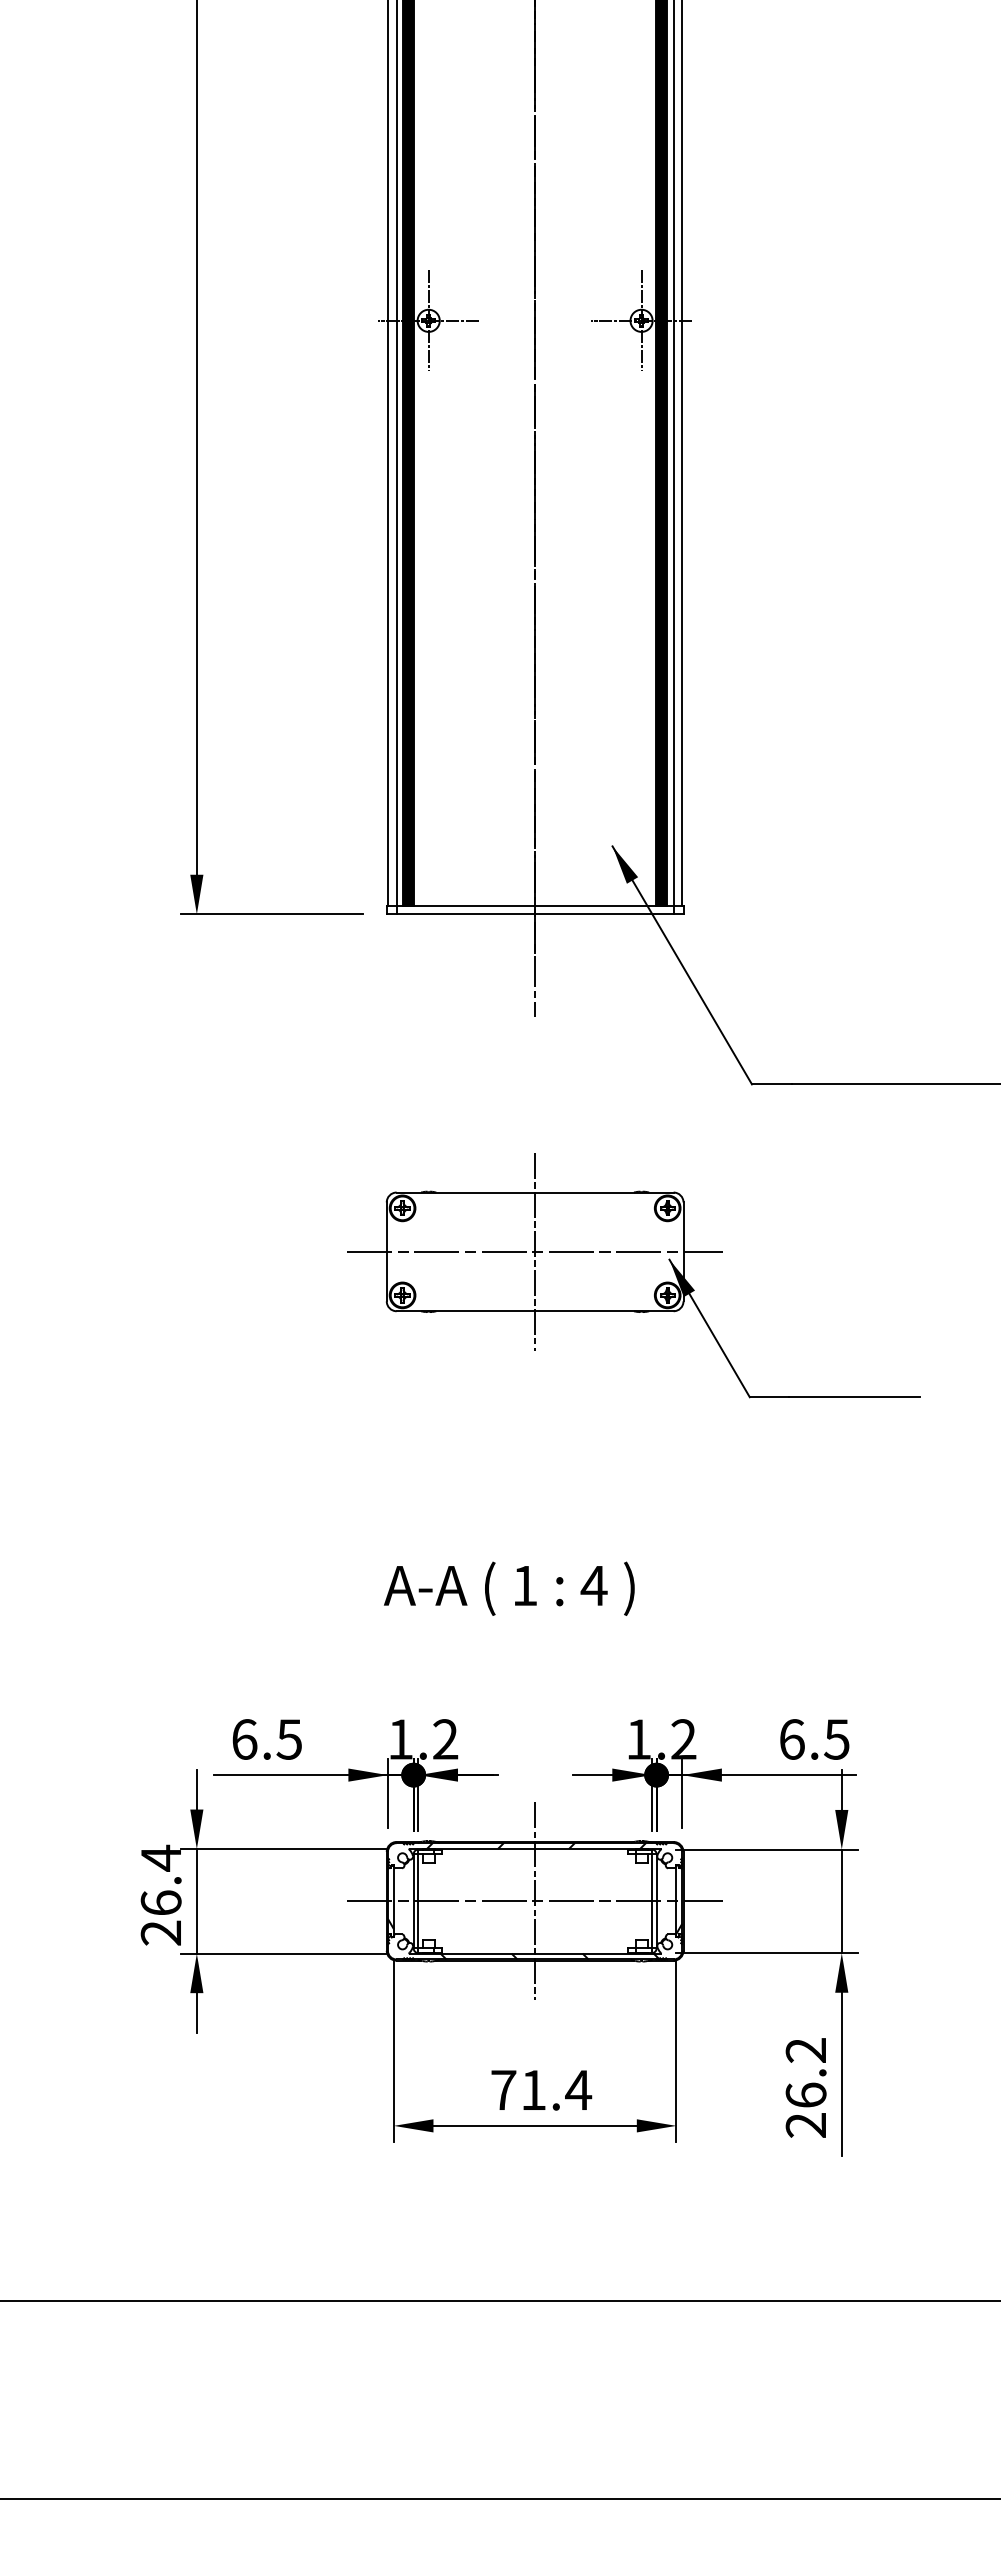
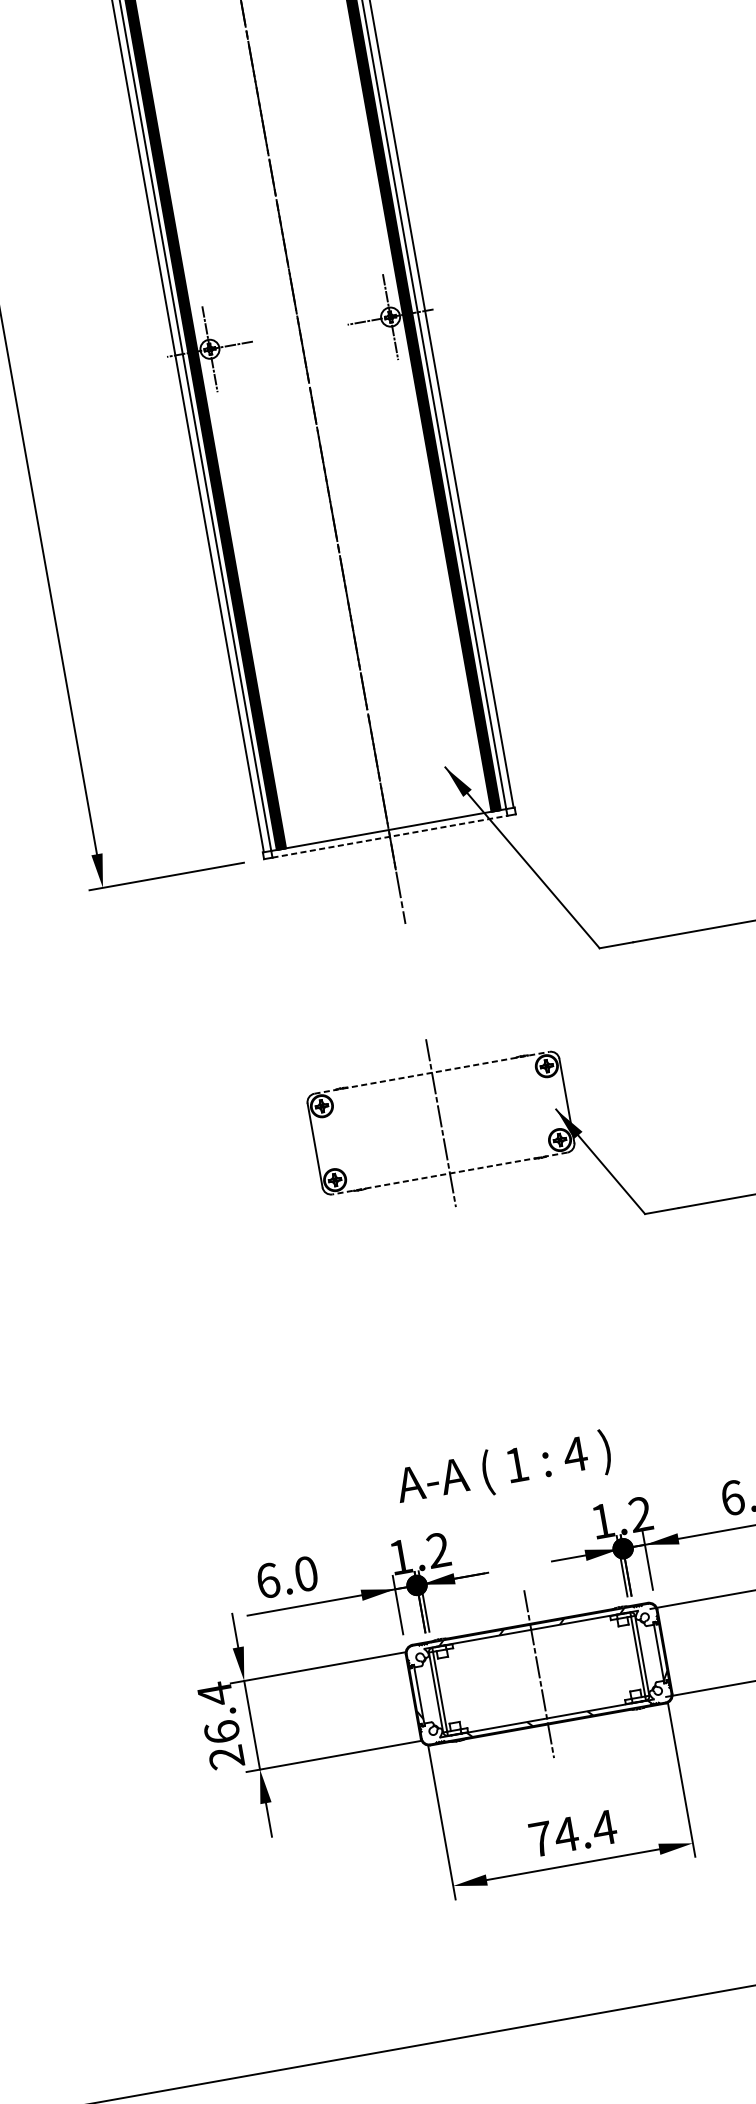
line: (535, 914) -> (390, 836), solid -> dashed
line: (535, 1192) -> (432, 1072), solid -> dashed
line: (535, 1251) -> (441, 1122), removed
line: (534, 1311) -> (449, 1173), solid -> dashed
text: (509, 1588) -> (503, 1469), moved
text: (289, 1739) -> (306, 1573), 6.5 -> 6.0
line: (535, 1901) -> (539, 1674), removed
text: (533, 2089) -> (566, 1834), 71.4 -> 74.4

